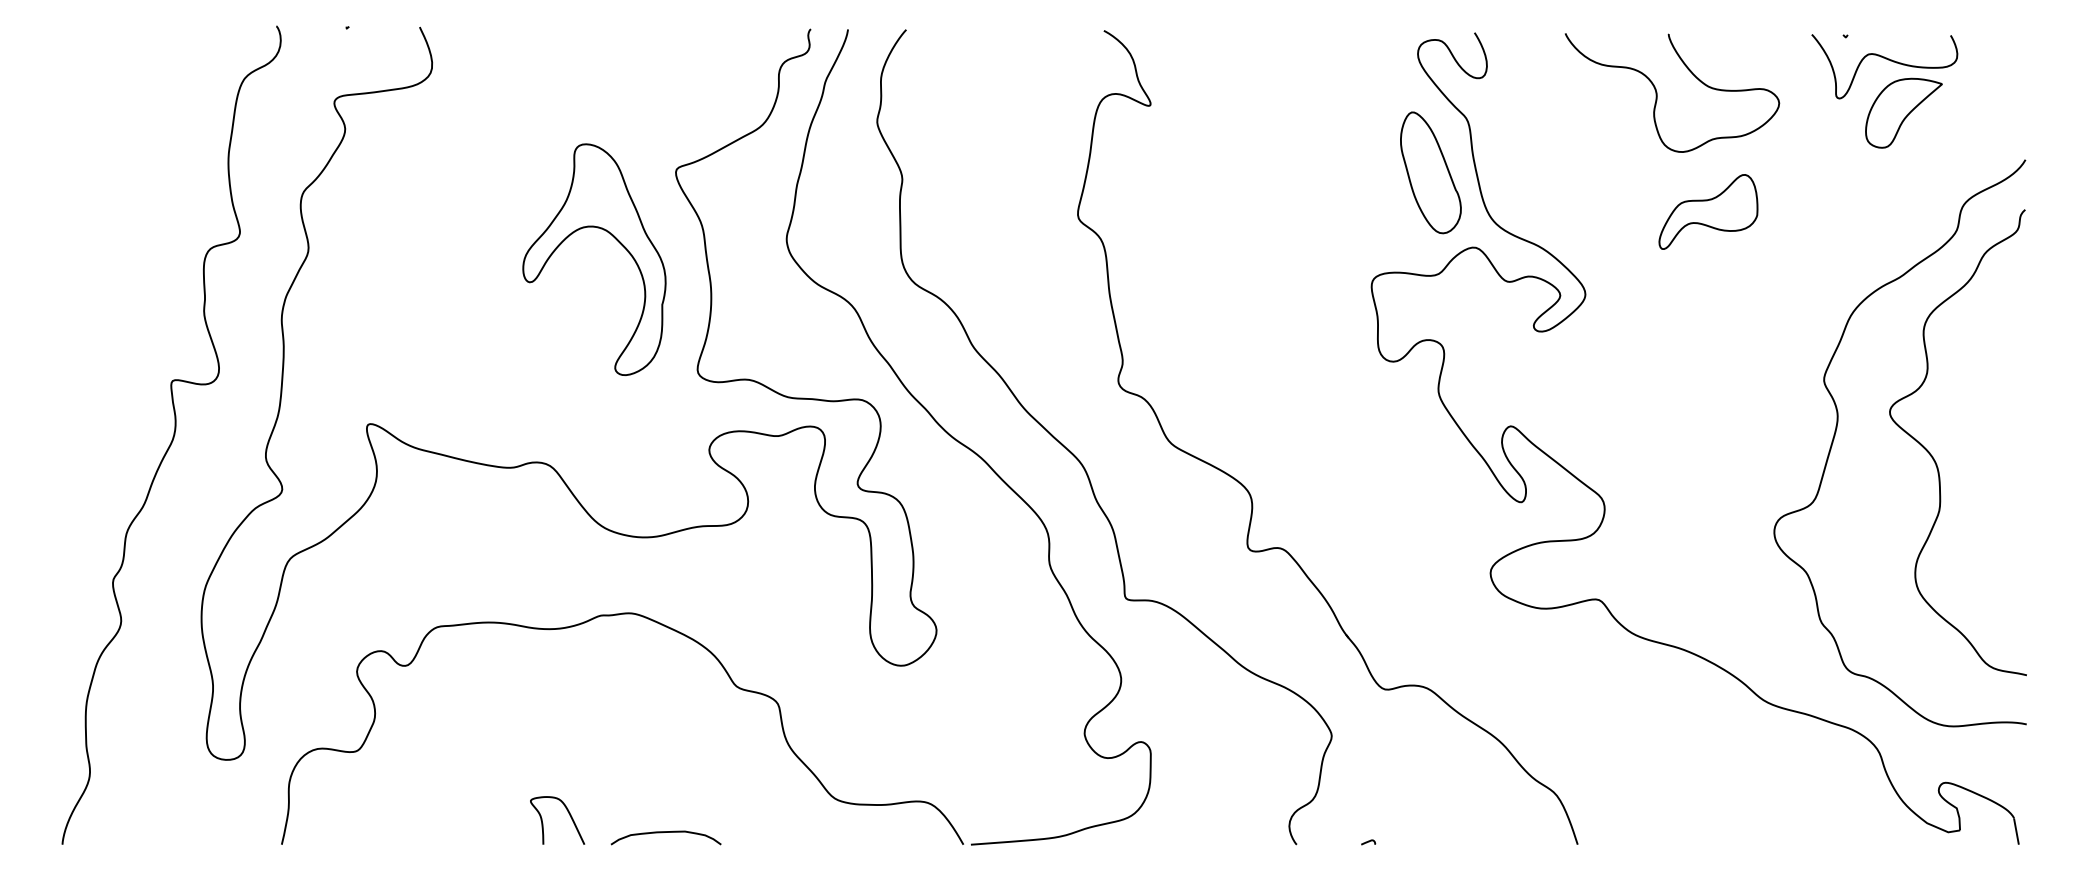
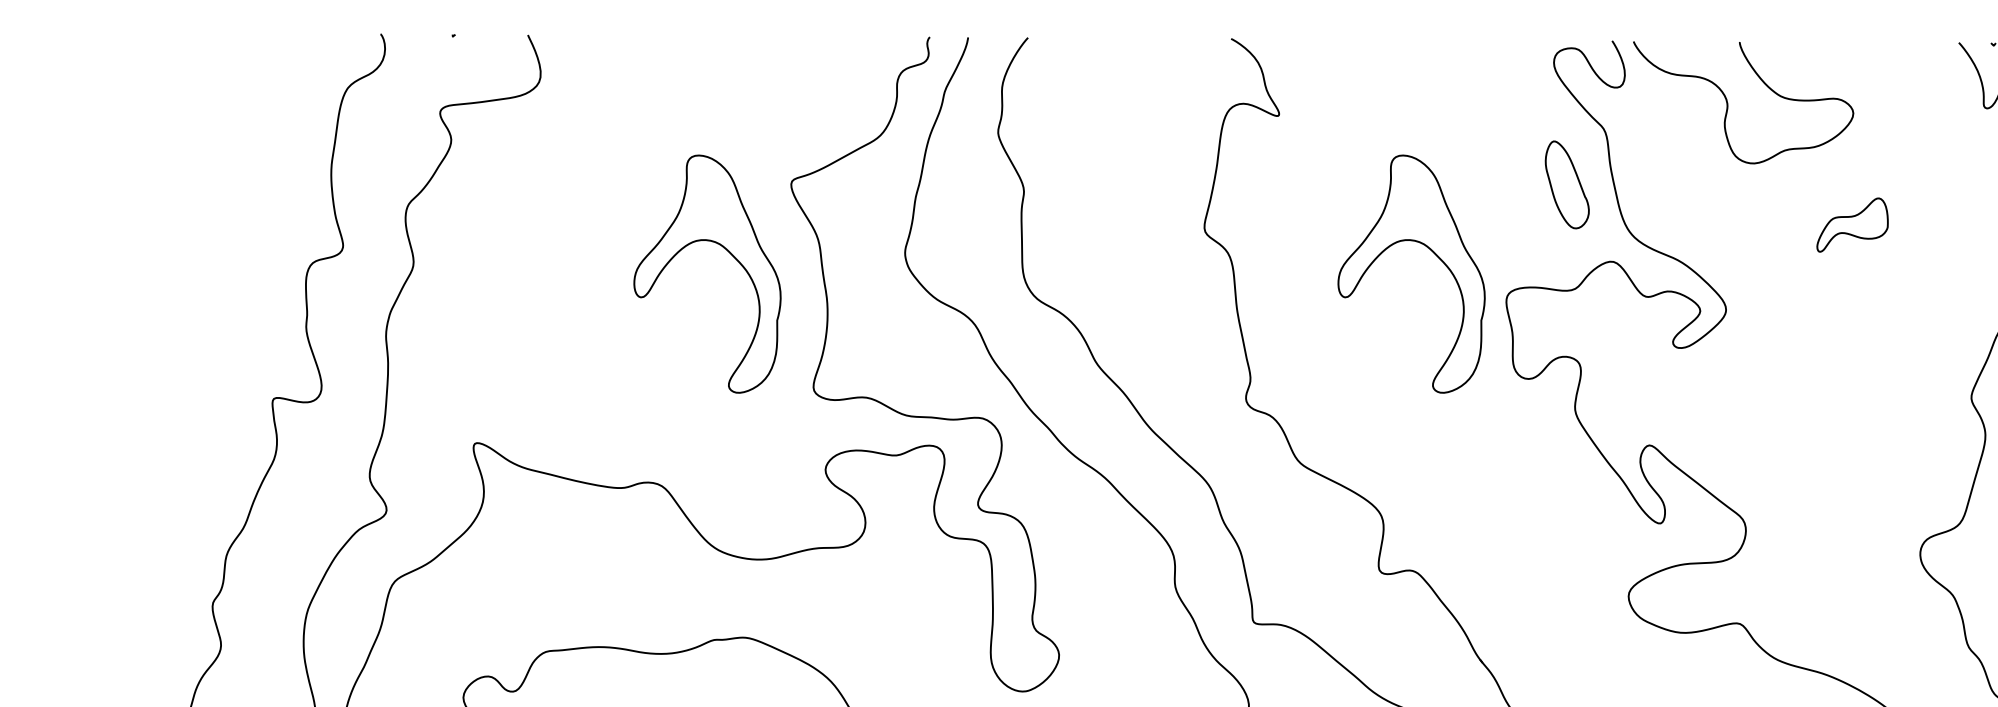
curve: (1657, 92) -> (1728, 102), moved
part: (1430, 172) -> (1566, 184), size x0.7
part: (1708, 211) -> (1852, 224), size x0.7
part: (1299, 238) -> (1432, 252), added

